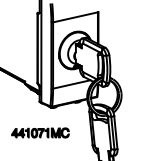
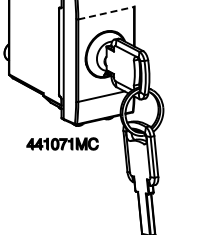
line: (75, 17) -> (106, 13), solid -> dashed
part: (40, 132) -> (62, 143), moved

